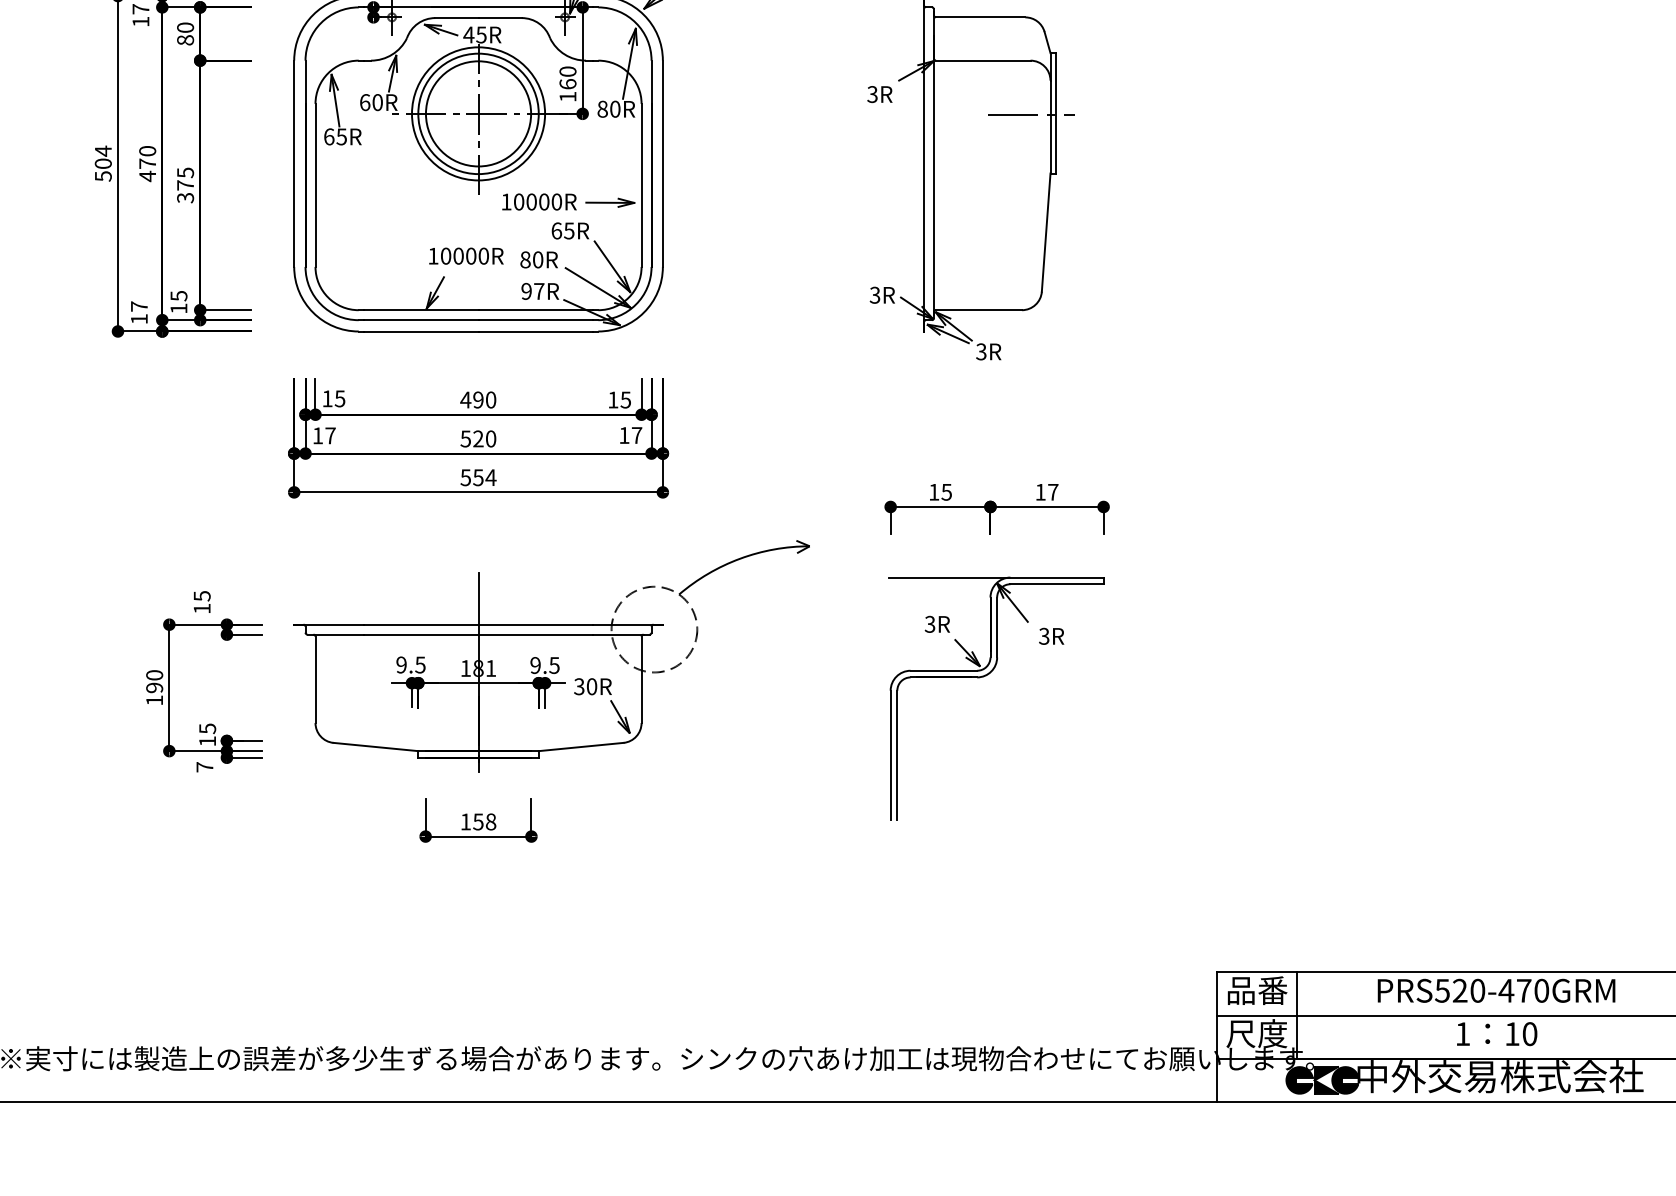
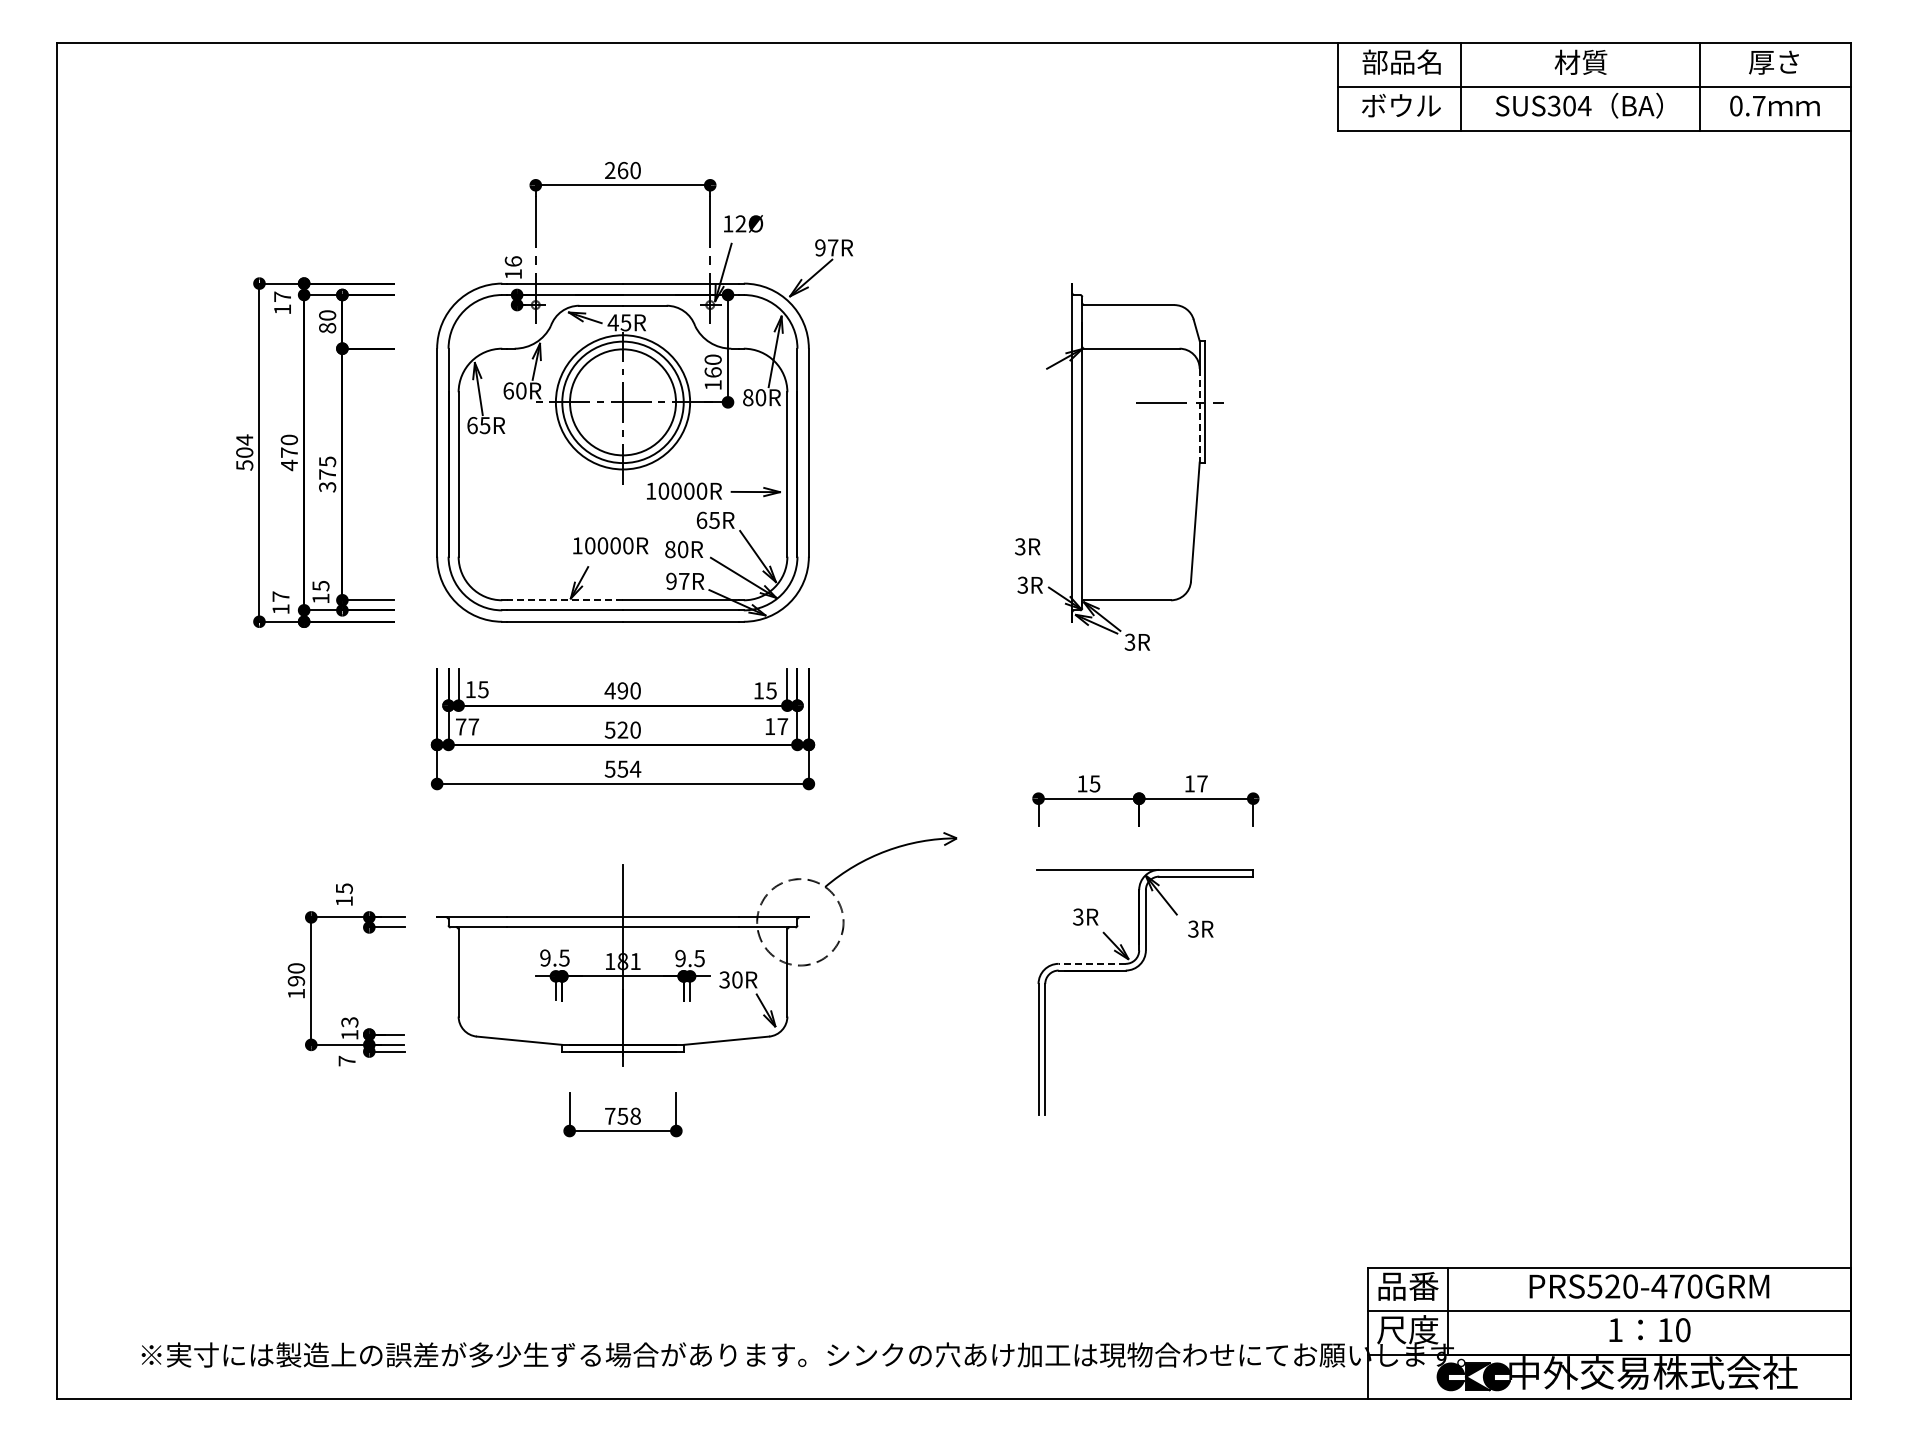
text: (879, 94) -> (1027, 546), moved
line: (1050, 126) -> (1199, 415), solid -> dashed
line: (421, 310) -> (565, 600), solid -> dashed
text: (318, 435) -> (461, 726), 17 -> 77
line: (944, 670) -> (1092, 963), solid -> dashed
text: (207, 728) -> (349, 1022), 15 -> 13
text: (466, 822) -> (610, 1116), 158 -> 758

